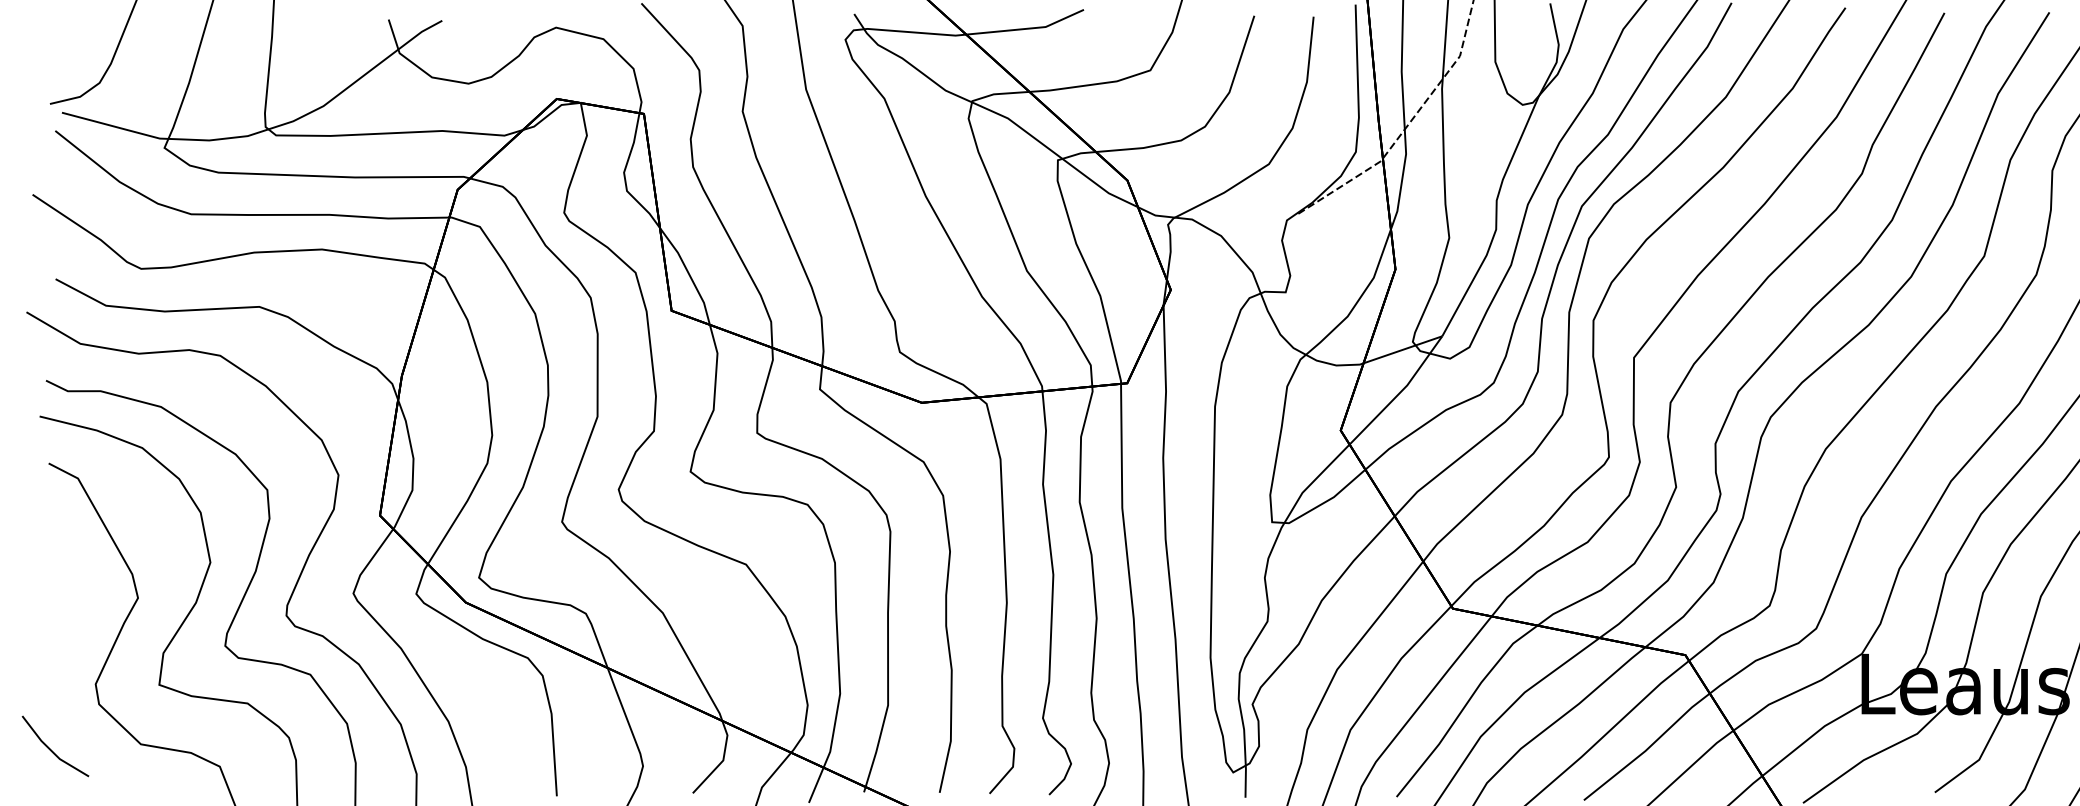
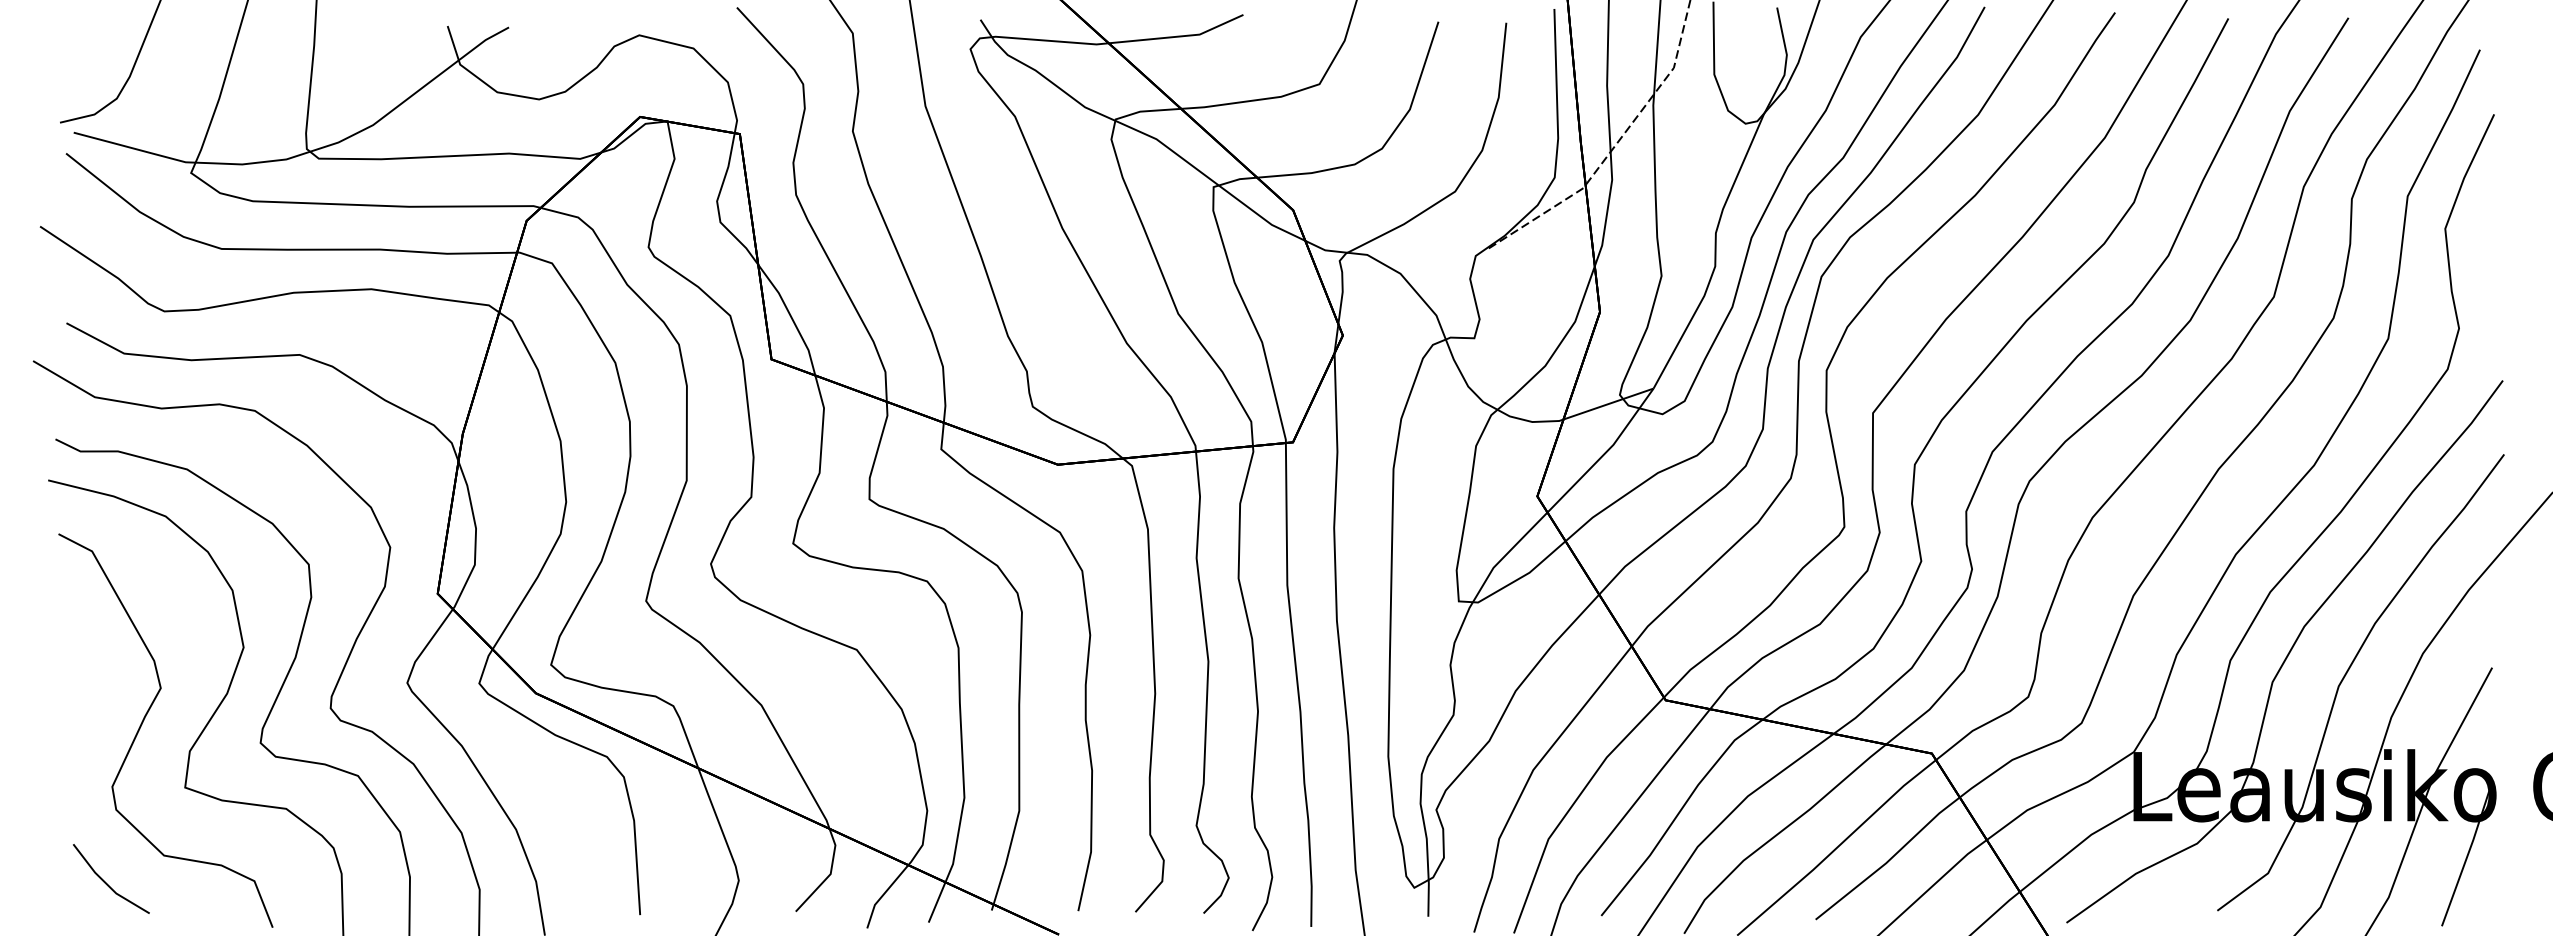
part: (51, 749) -> (106, 882), moved

